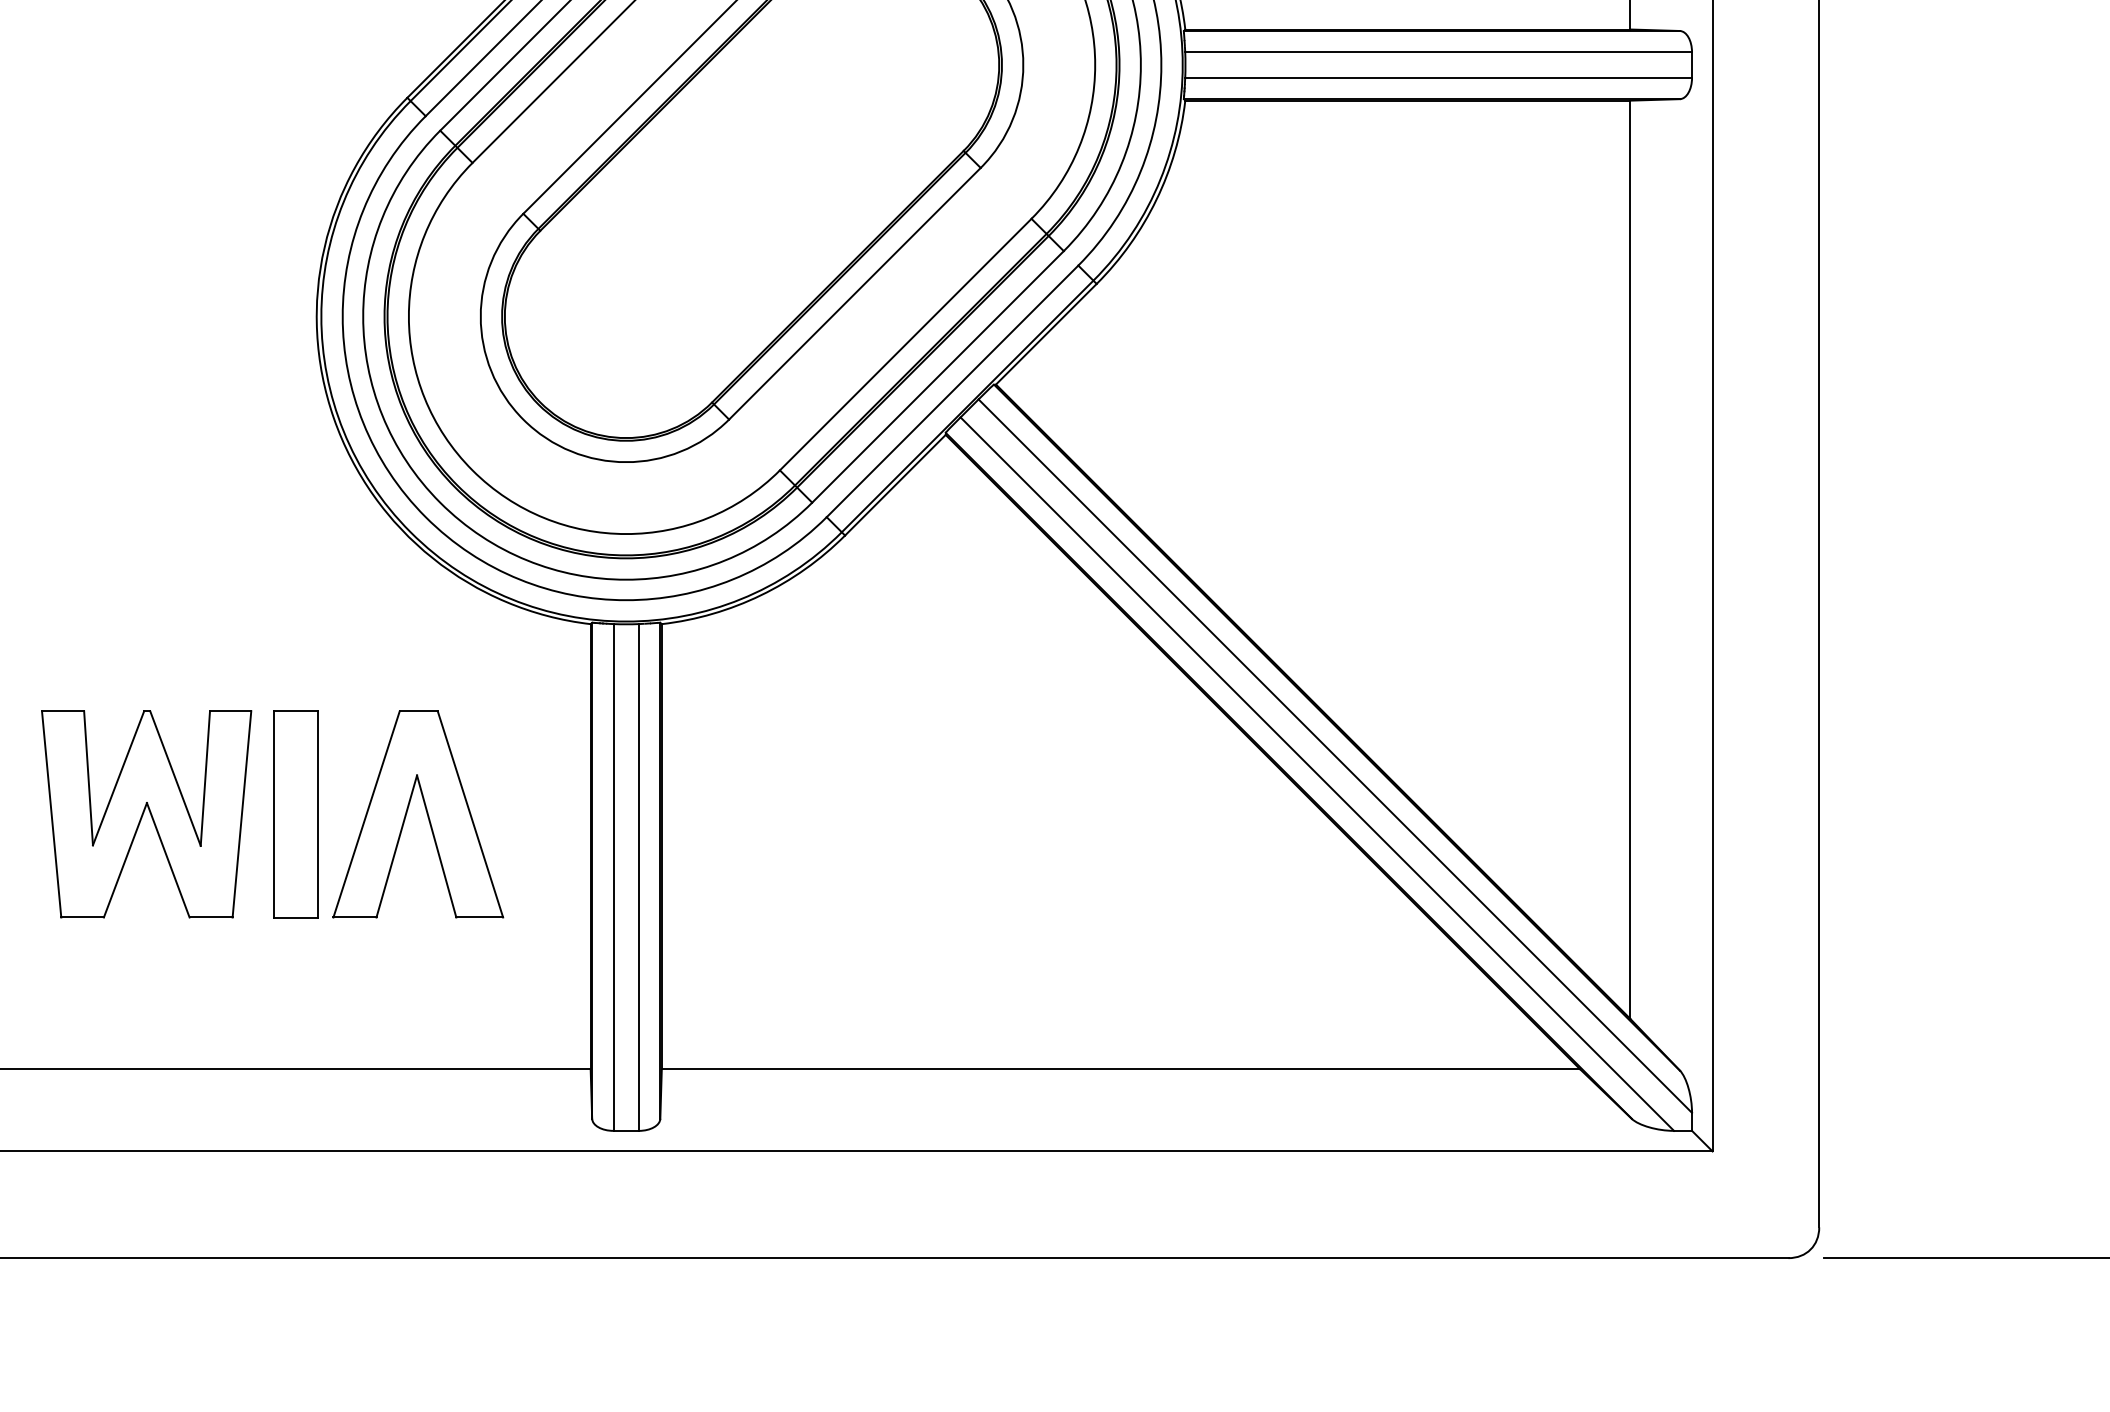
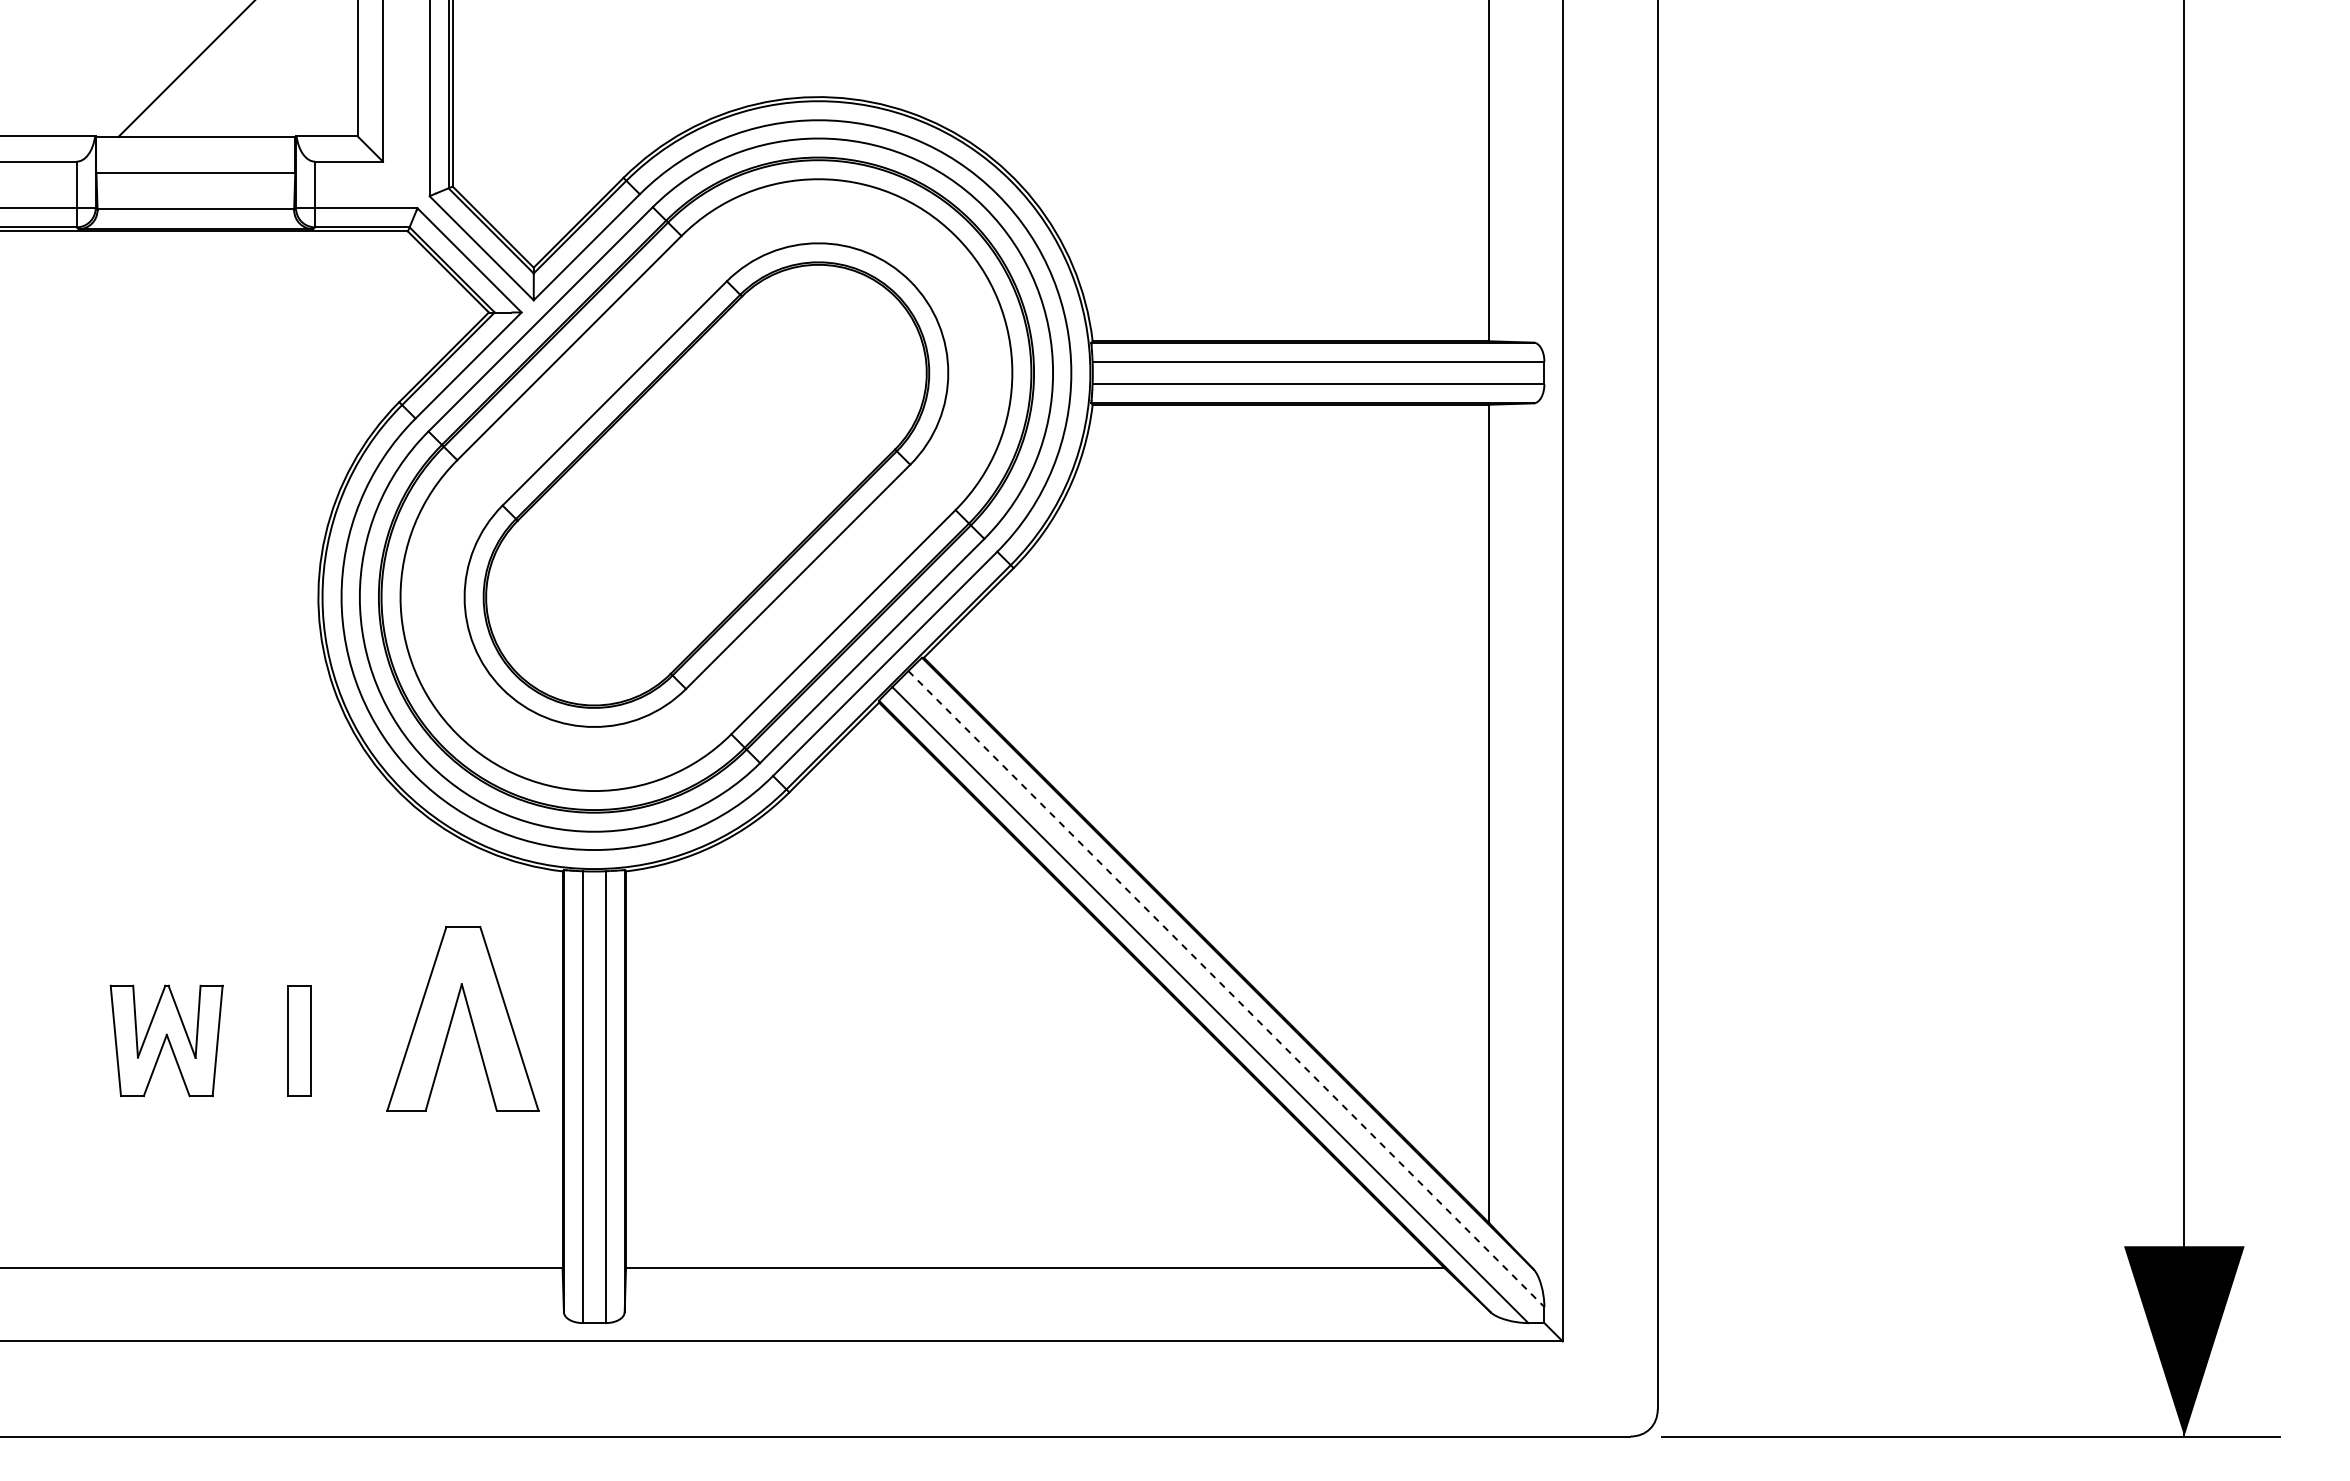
line: (1335, 756) -> (1226, 989), solid -> dashed
part: (425, 811) -> (469, 1016), moved
part: (146, 813) -> (166, 1040), size x0.6
part: (295, 813) -> (299, 1040), size x0.6

